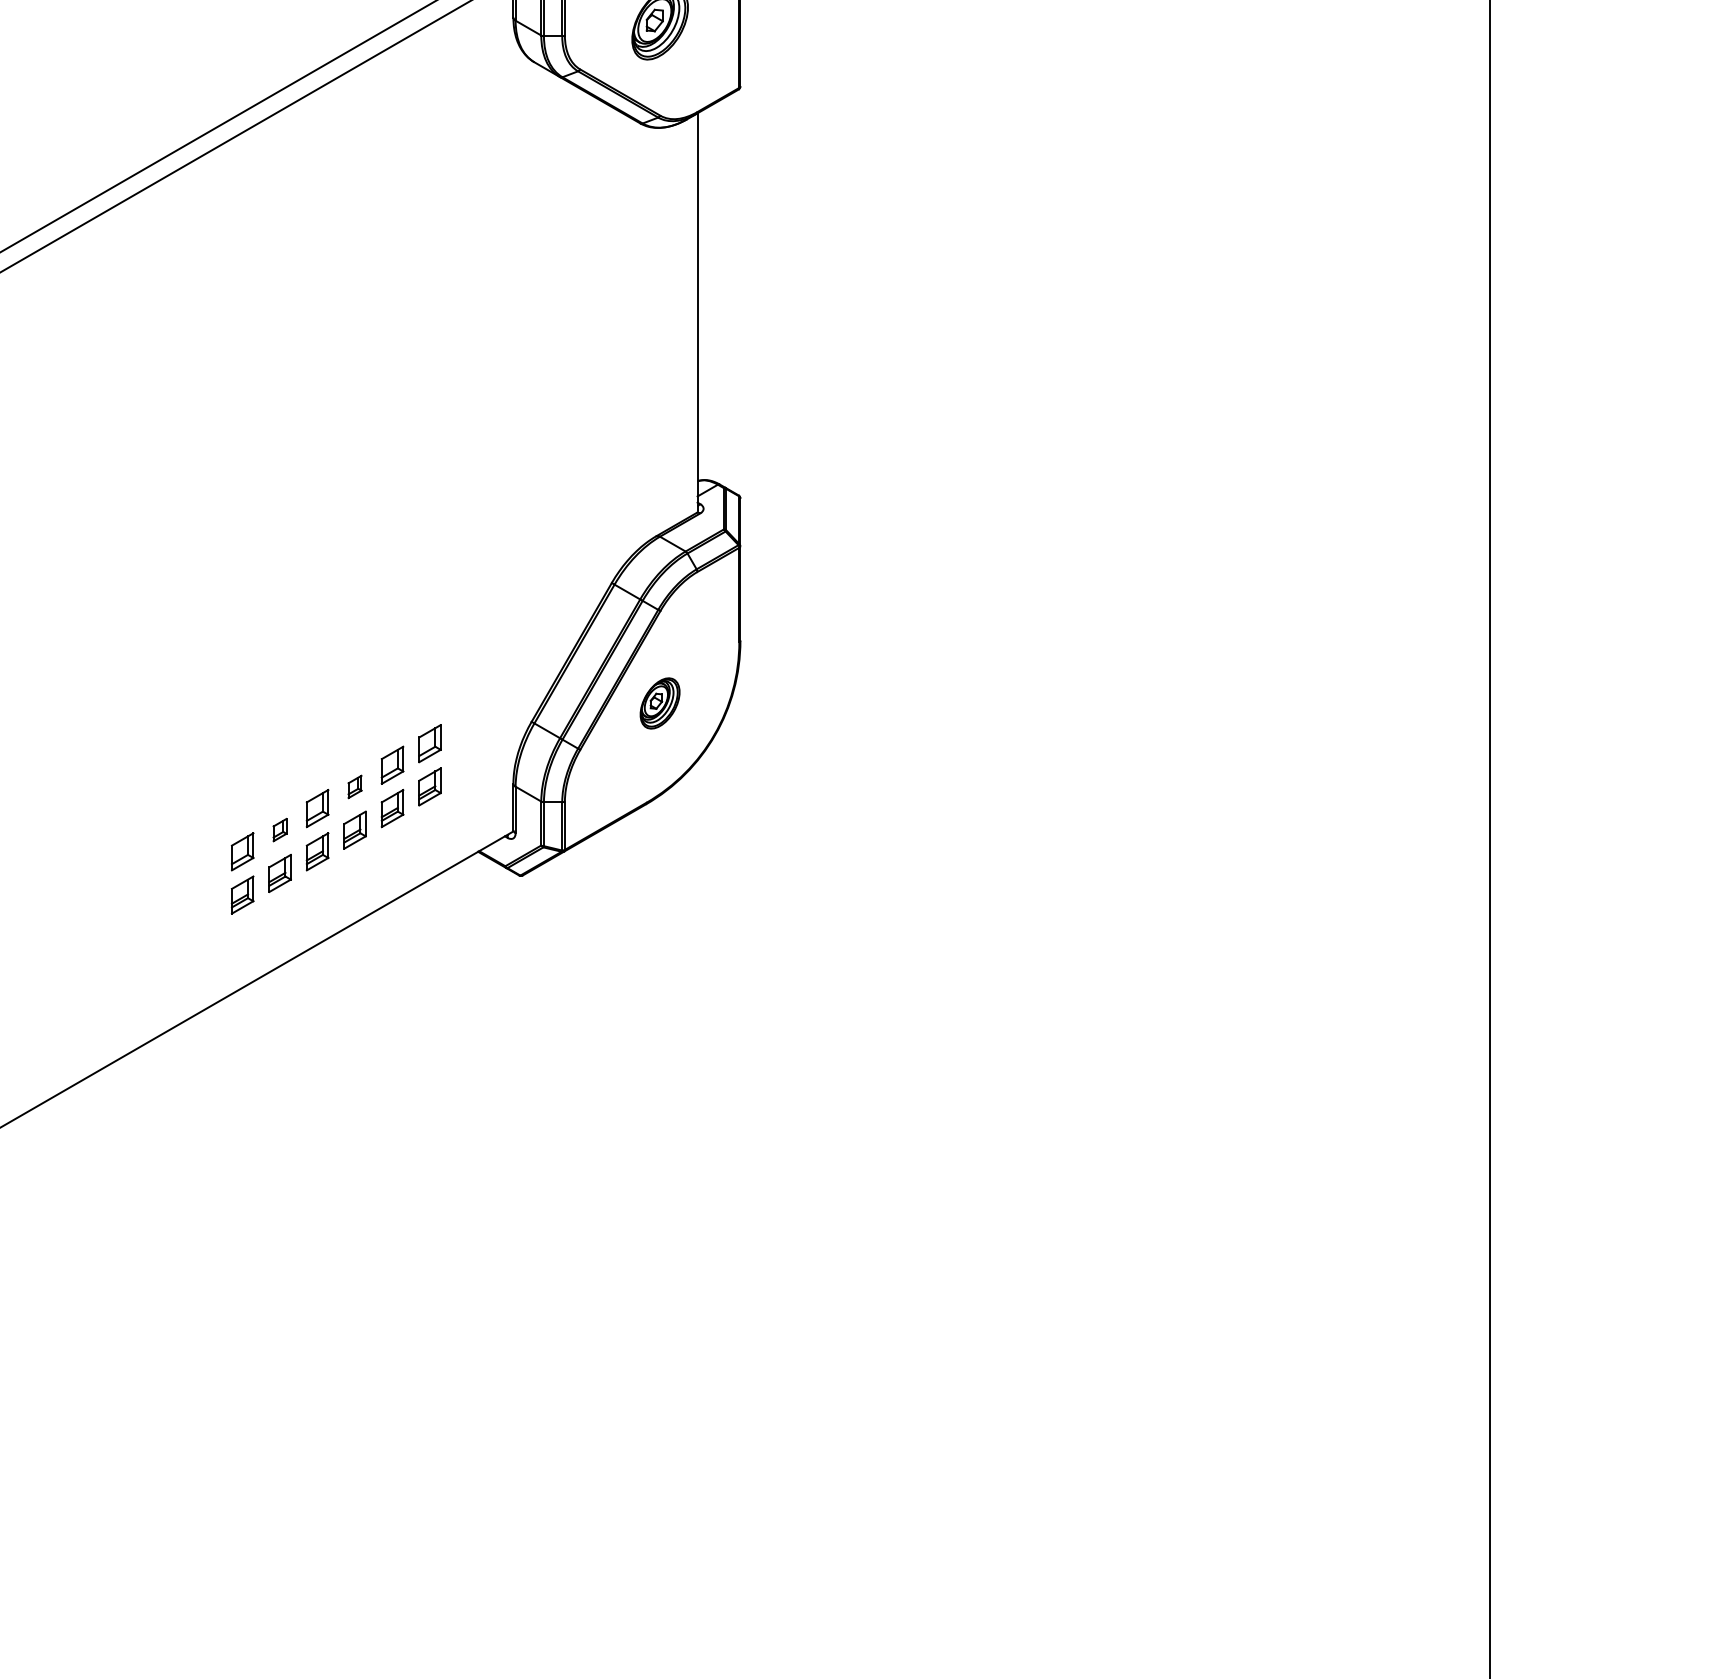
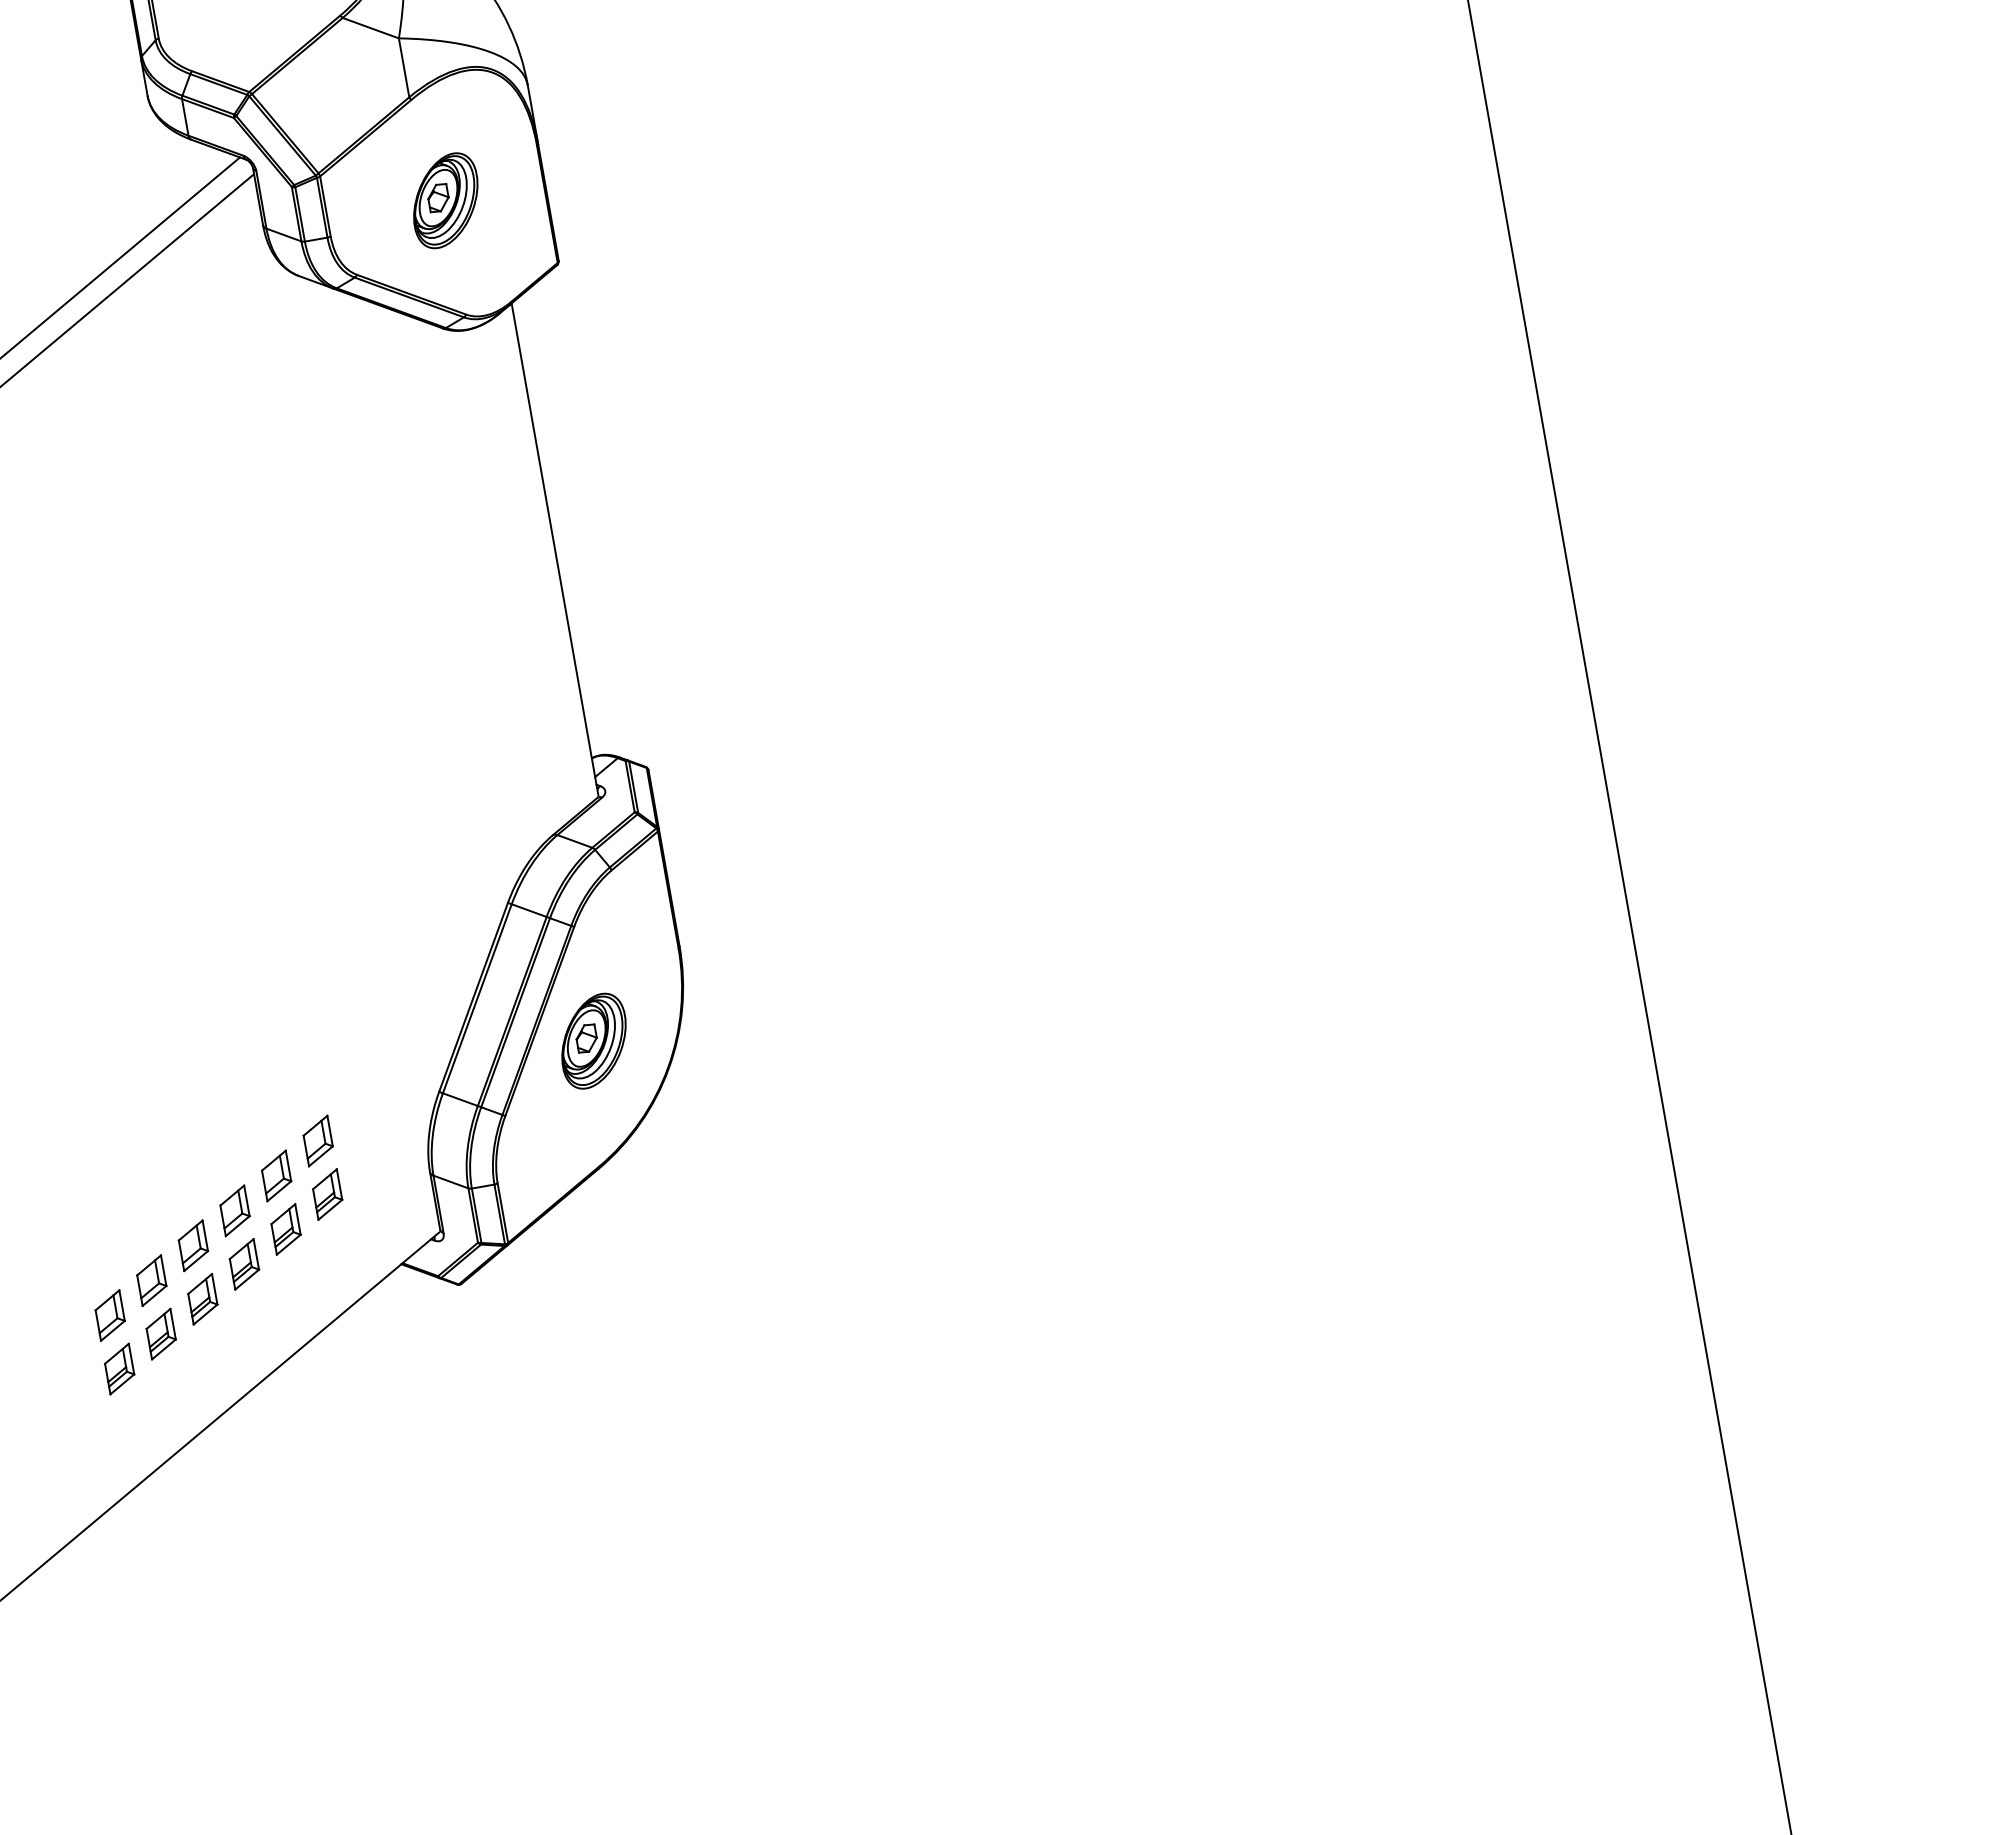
part: (659, 703) -> (593, 1041), size x1.43
part: (354, 786) -> (234, 1210), size x1.67
part: (279, 829) -> (150, 1279), size x1.67

